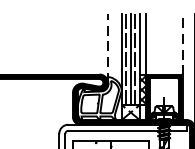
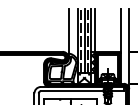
line: (182, 43) -> (120, 30), dashed -> solid
line: (107, 48) -> (68, 33), dashed -> solid

